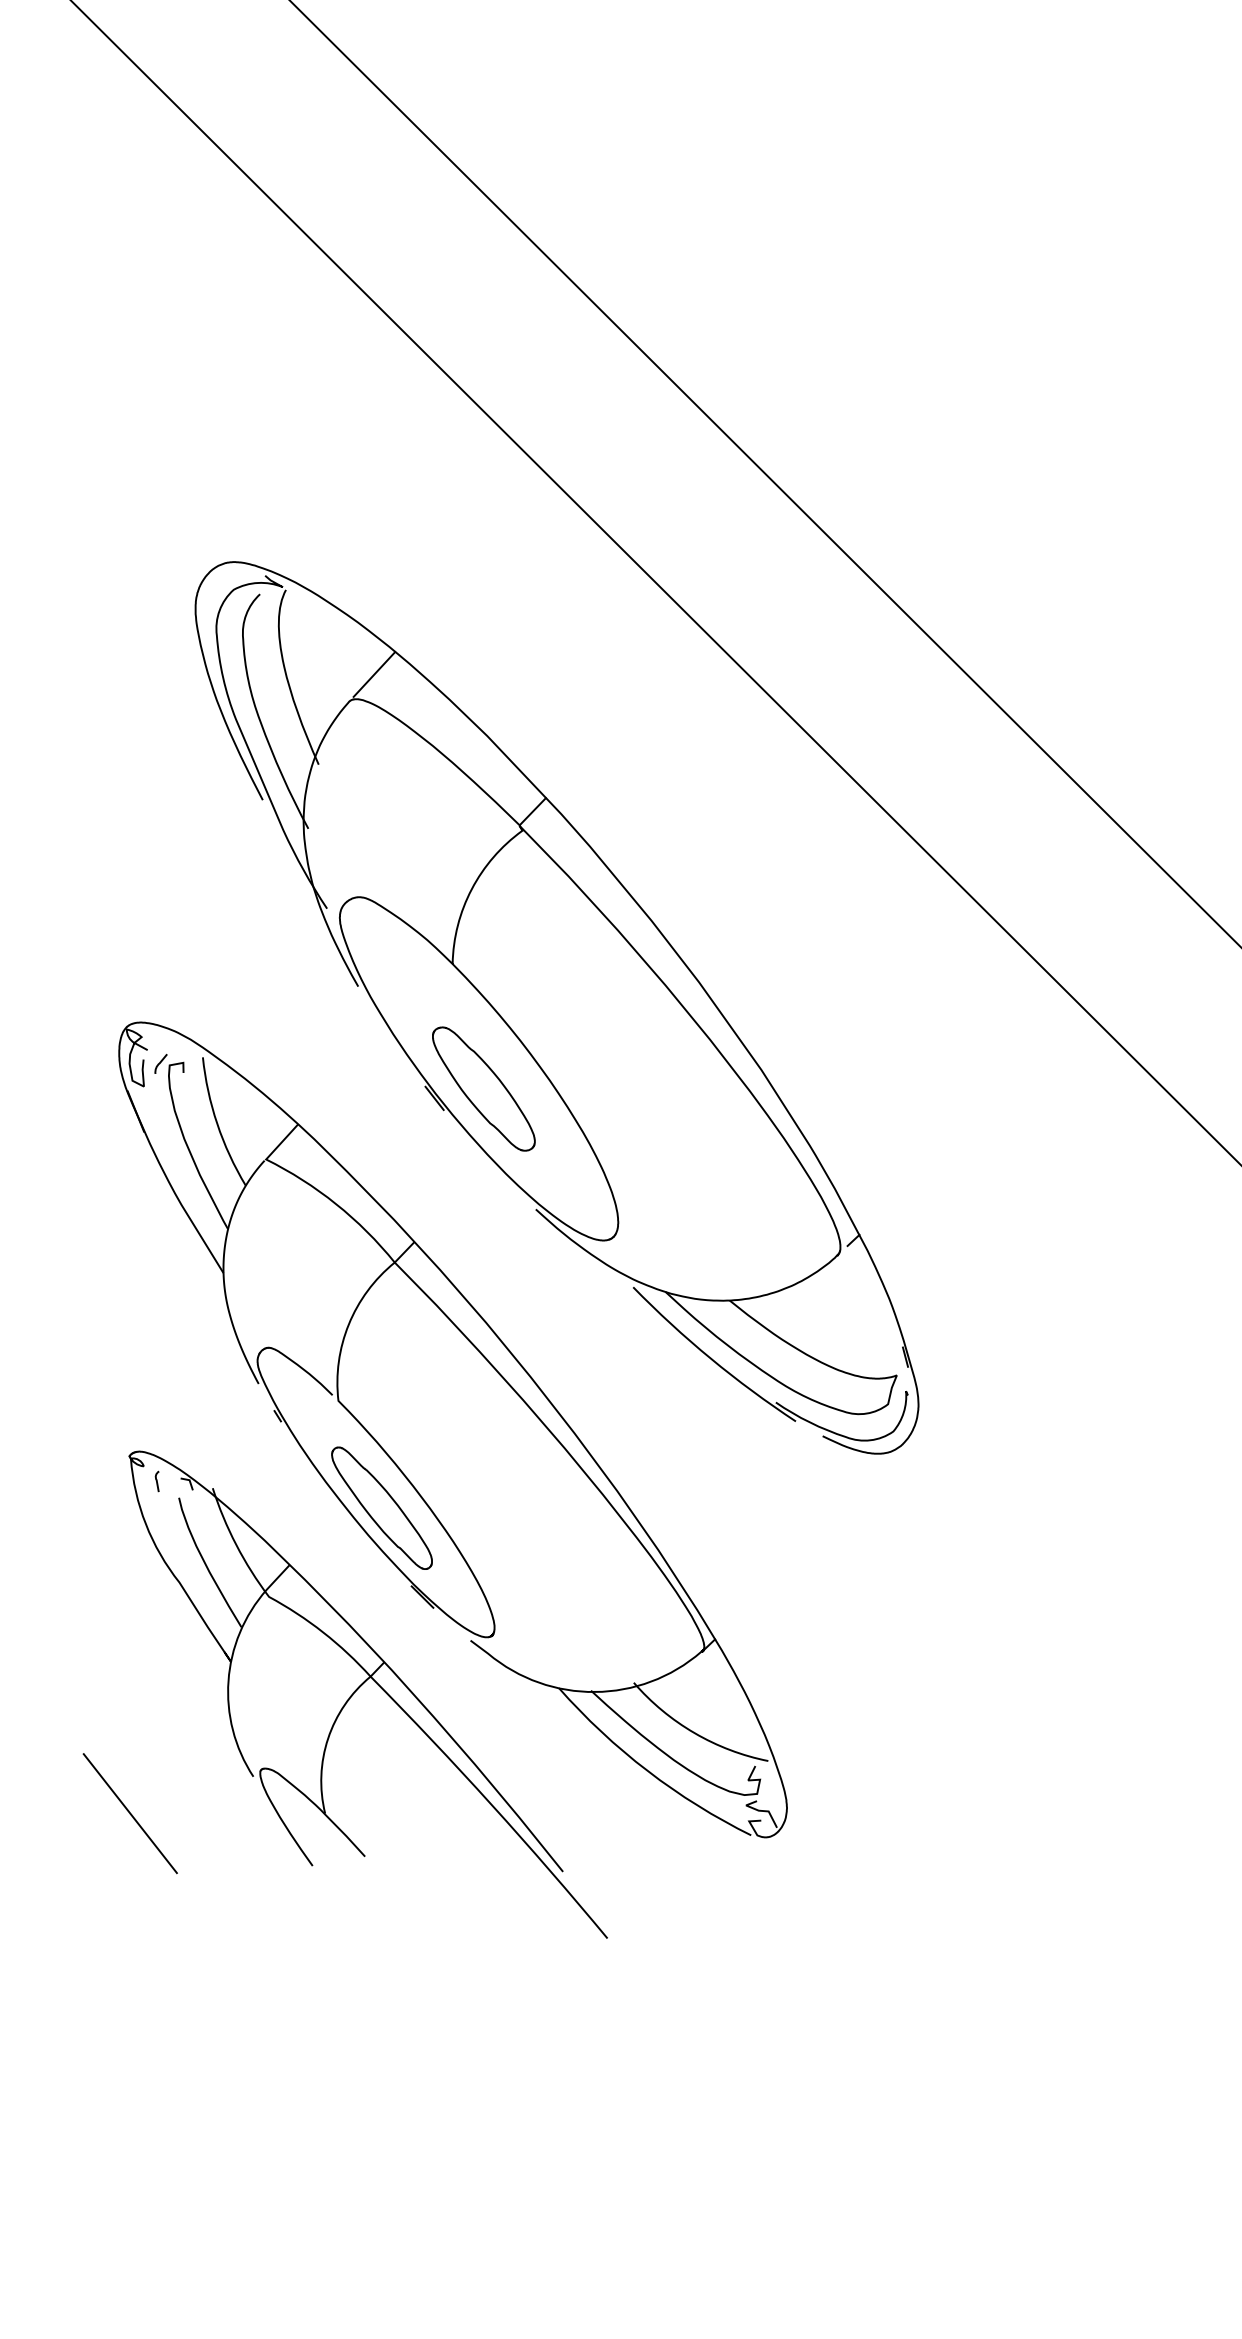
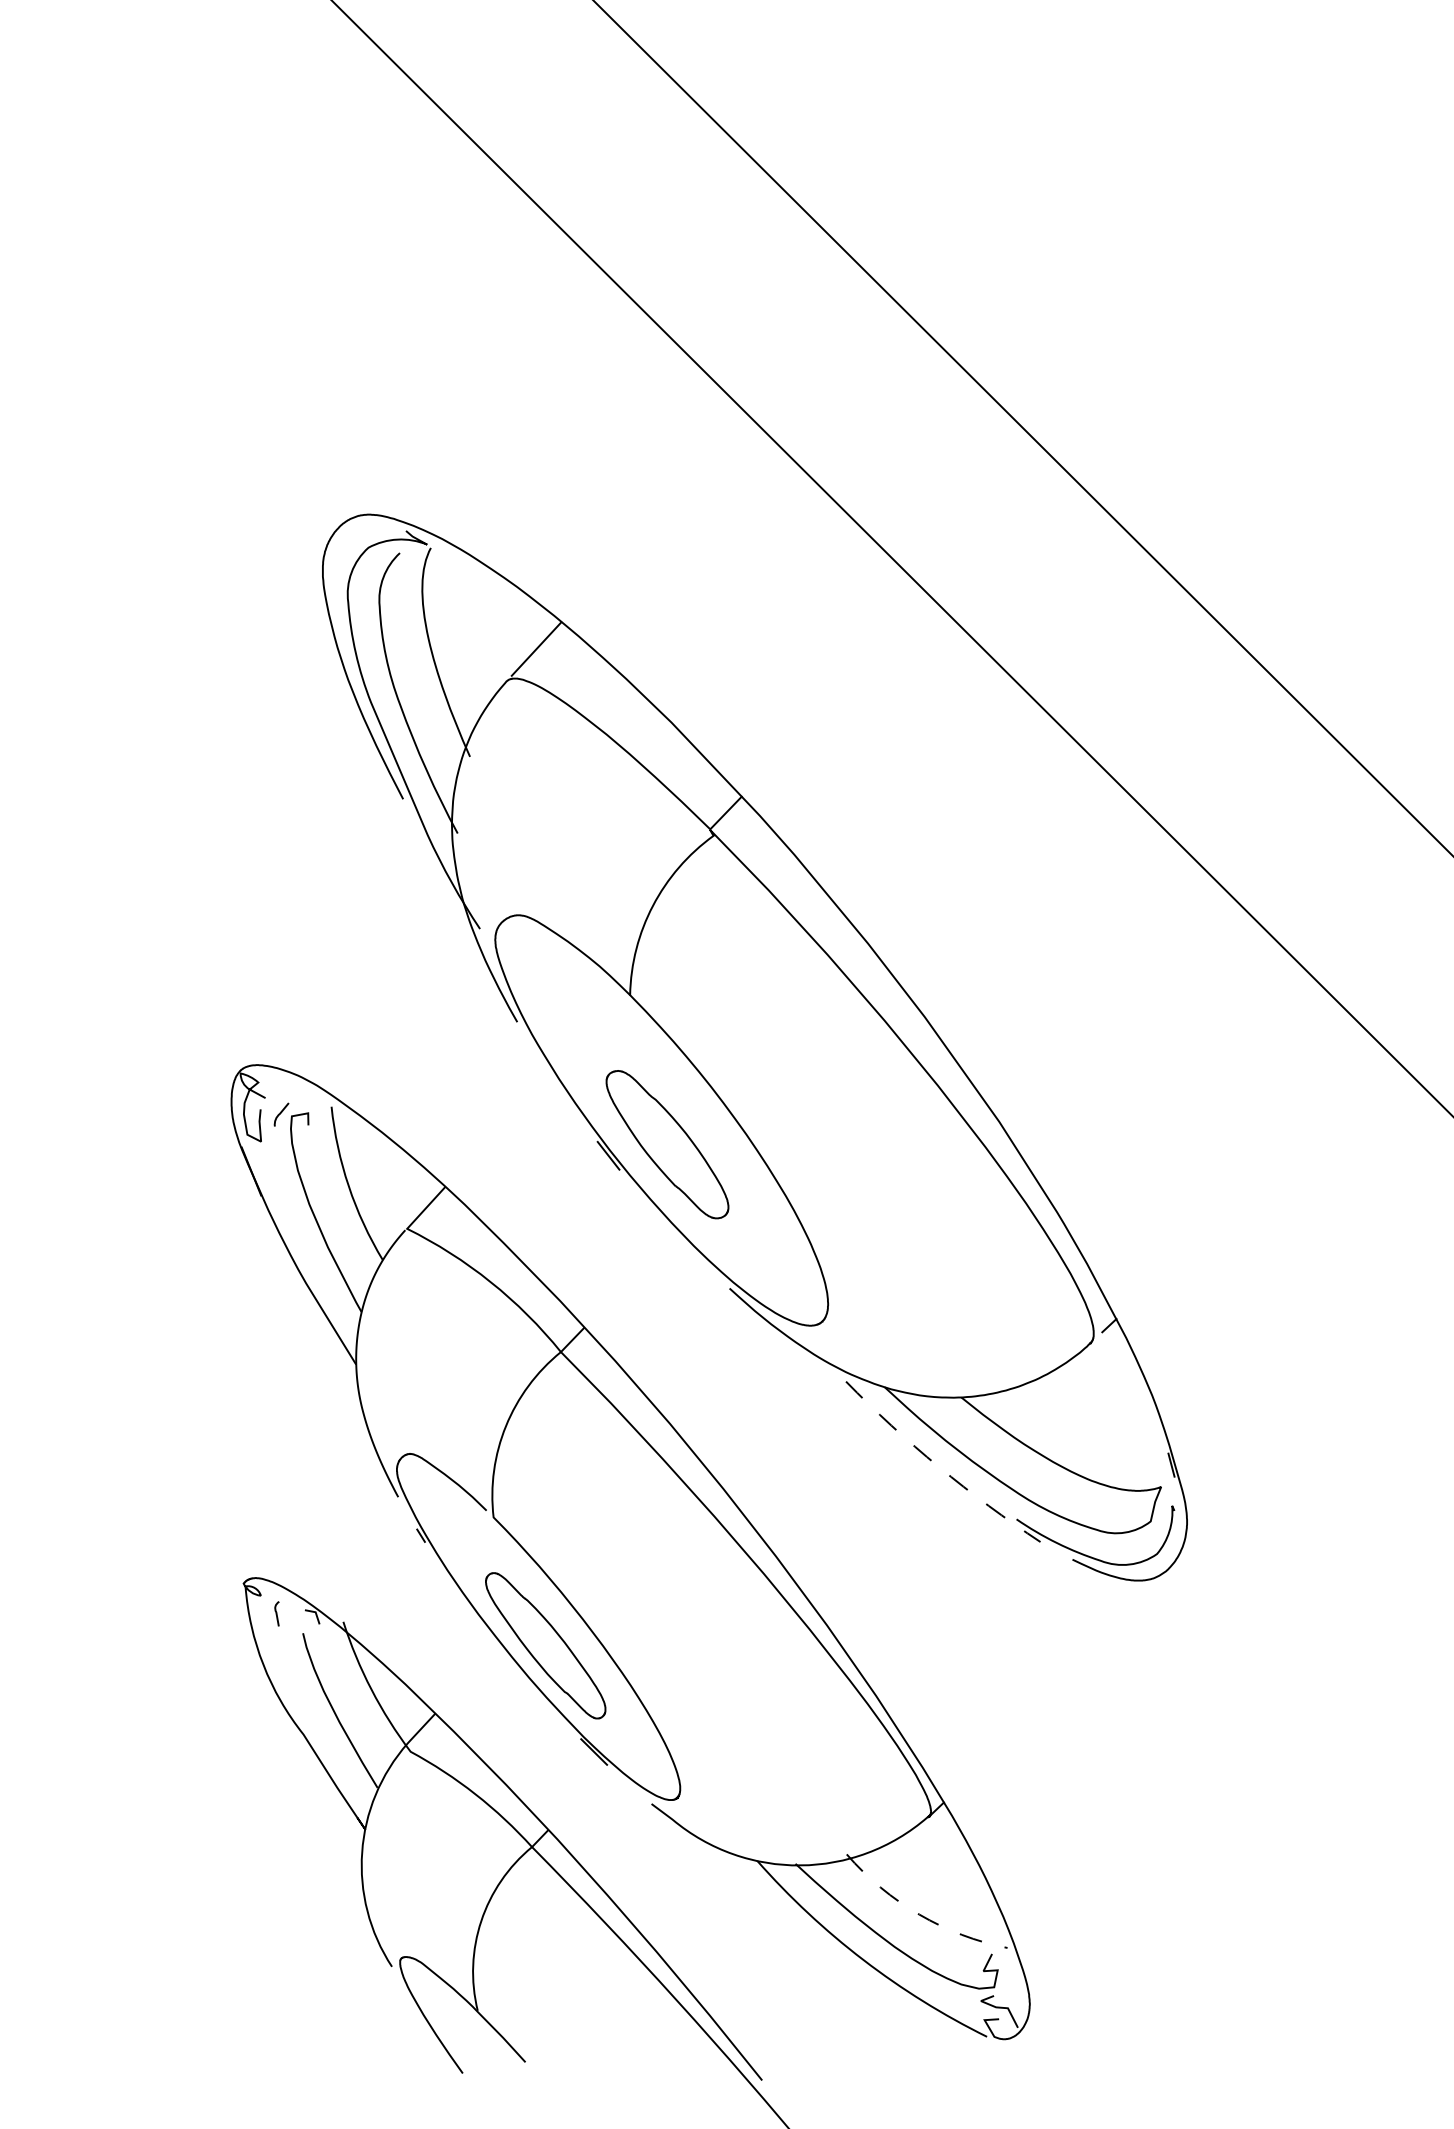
arc: (710, 1358) -> (938, 1466), solid -> dashed
arc: (694, 1733) -> (919, 1915), solid -> dashed
line: (129, 1813) -> (243, 2010), removed

